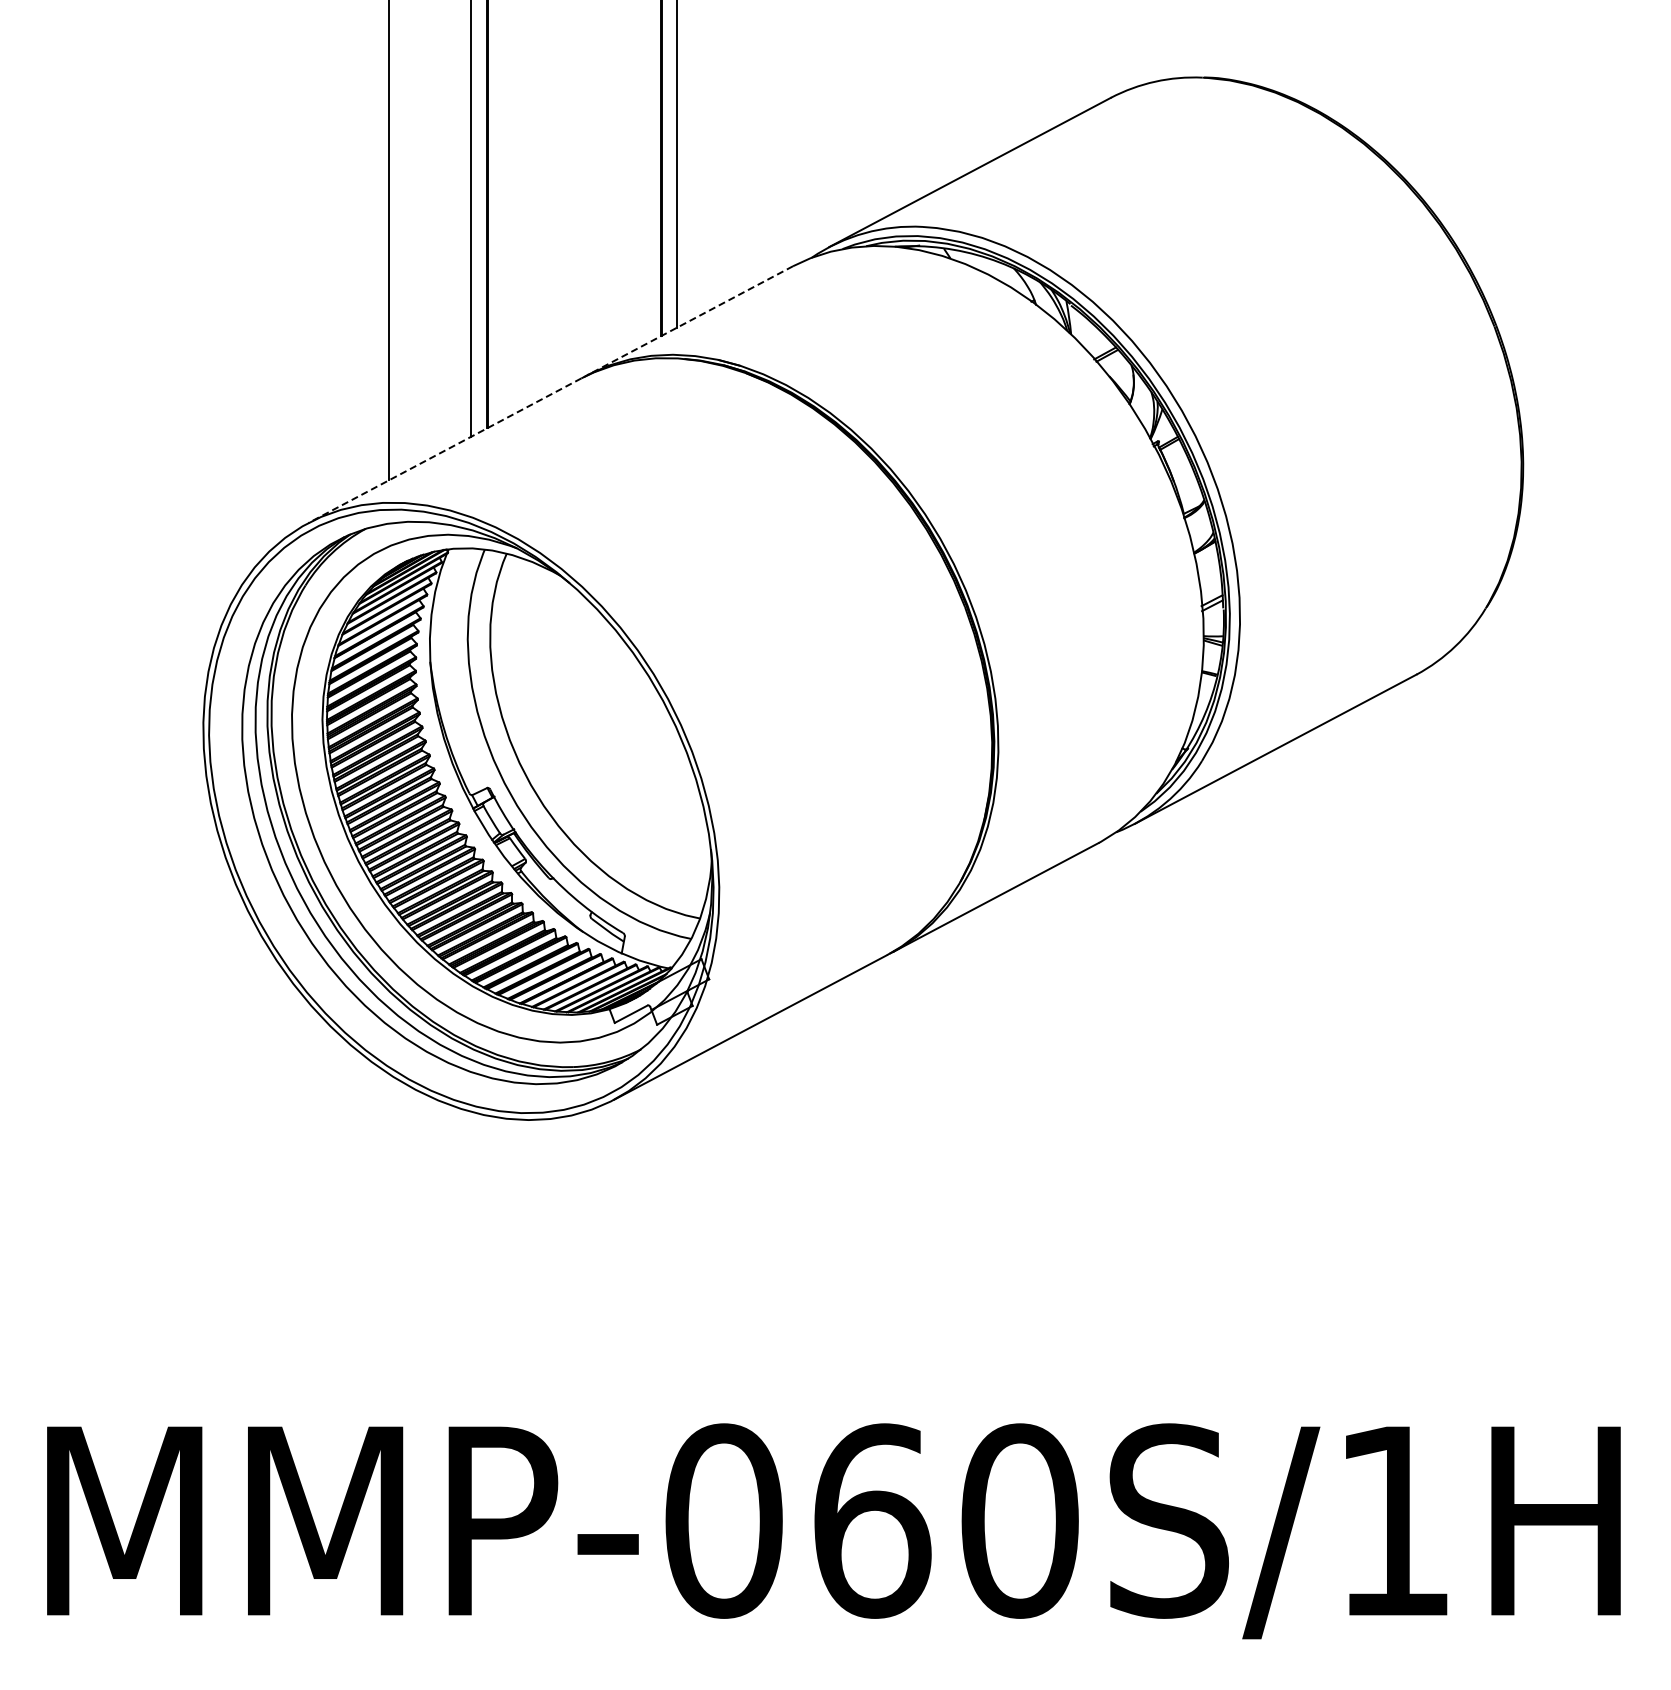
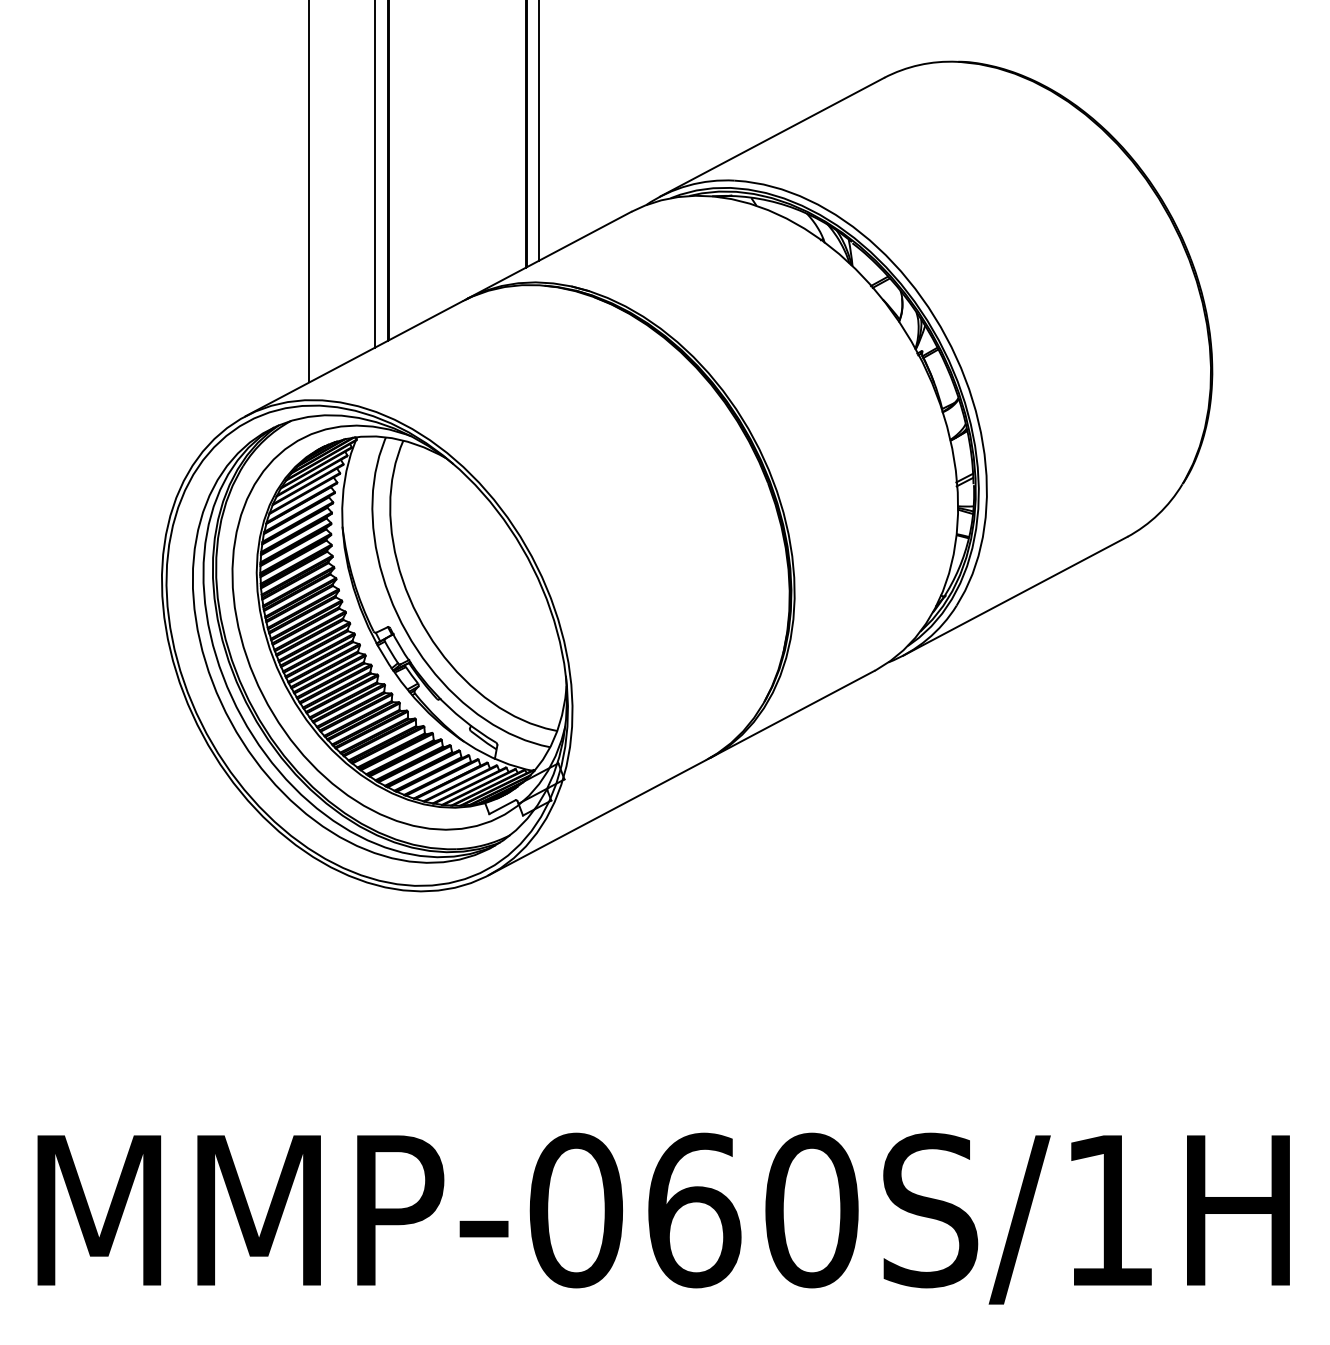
line: (689, 320) -> (548, 255), dashed -> solid
line: (444, 450) -> (353, 358), dashed -> solid

